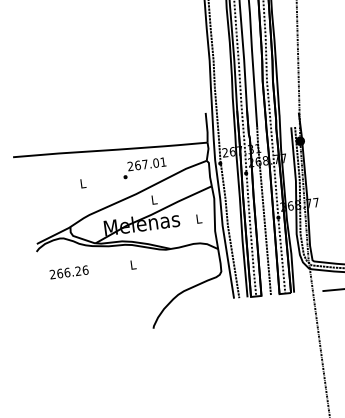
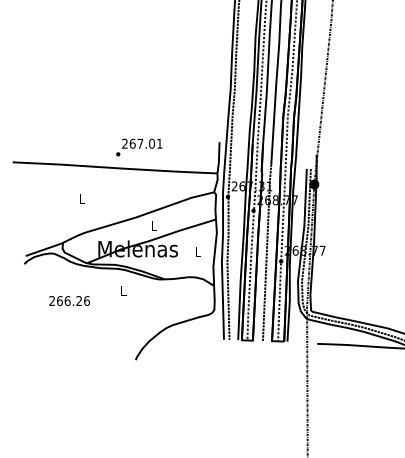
text: (144, 168) -> (139, 147), moved
text: (69, 271) -> (69, 300), moved

